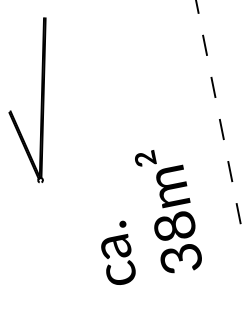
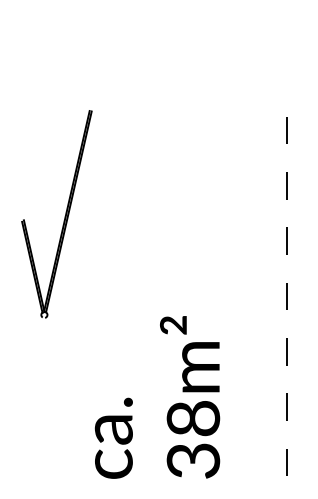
text: (144, 216) -> (157, 397), moved

